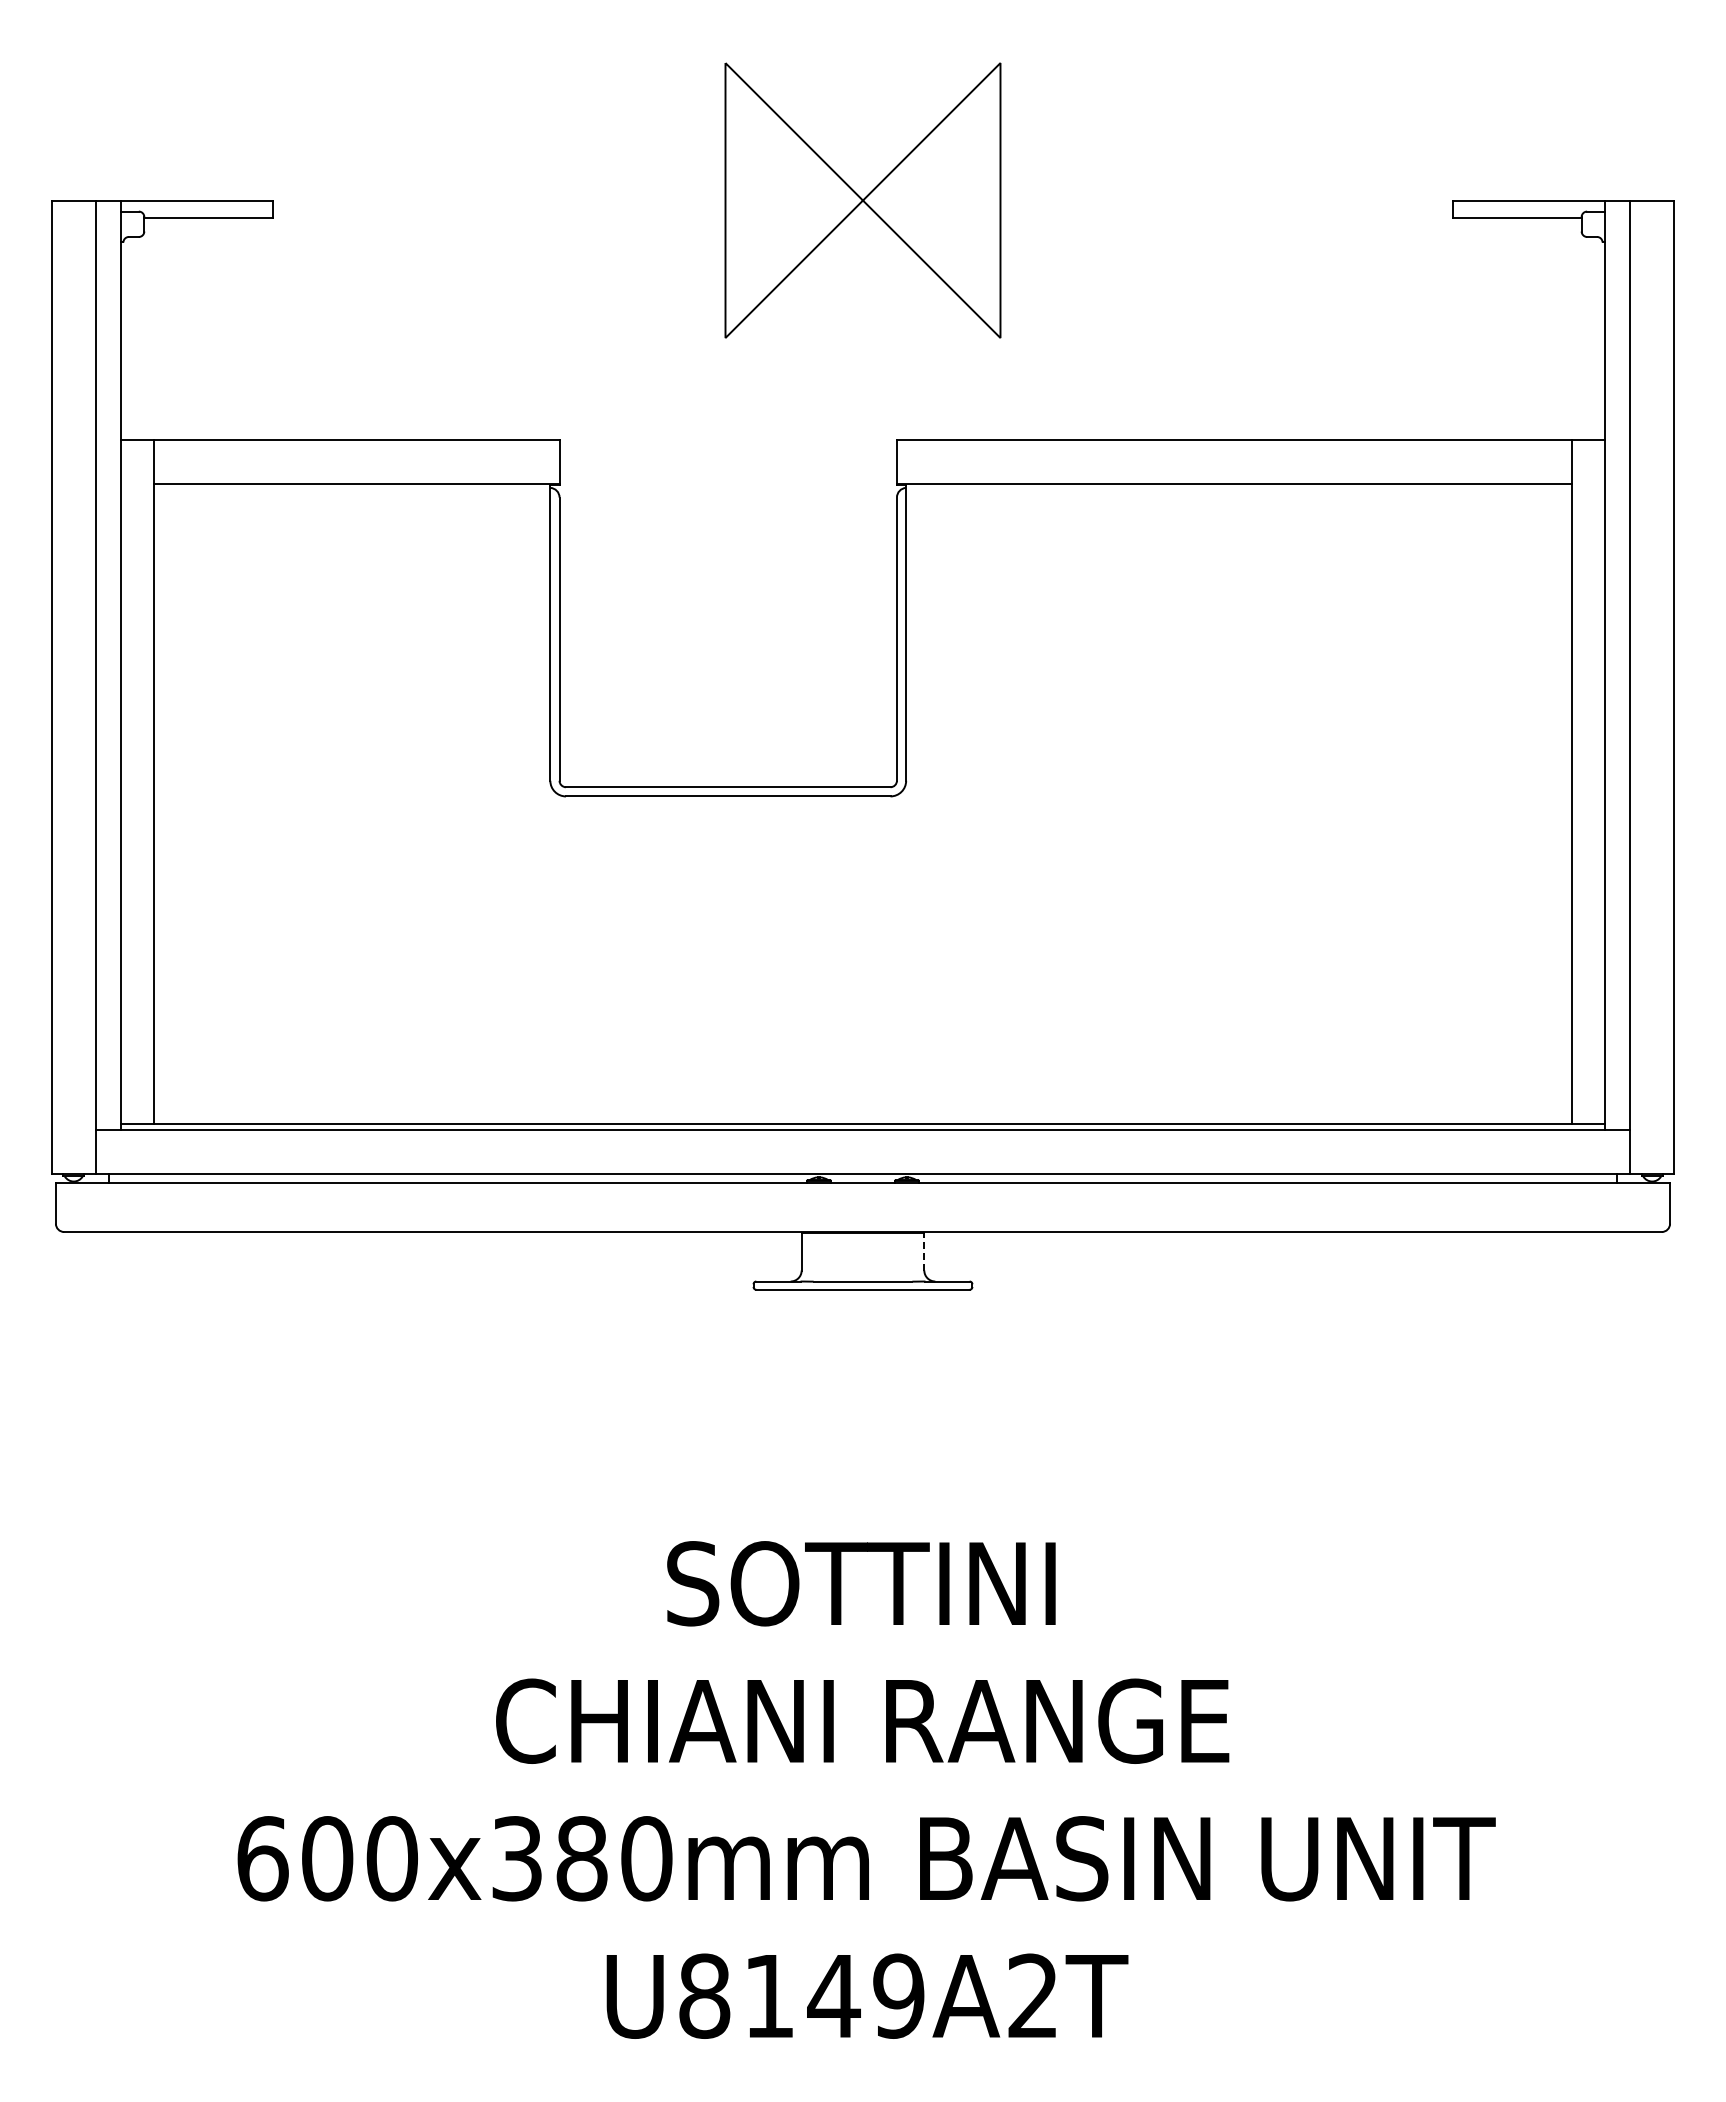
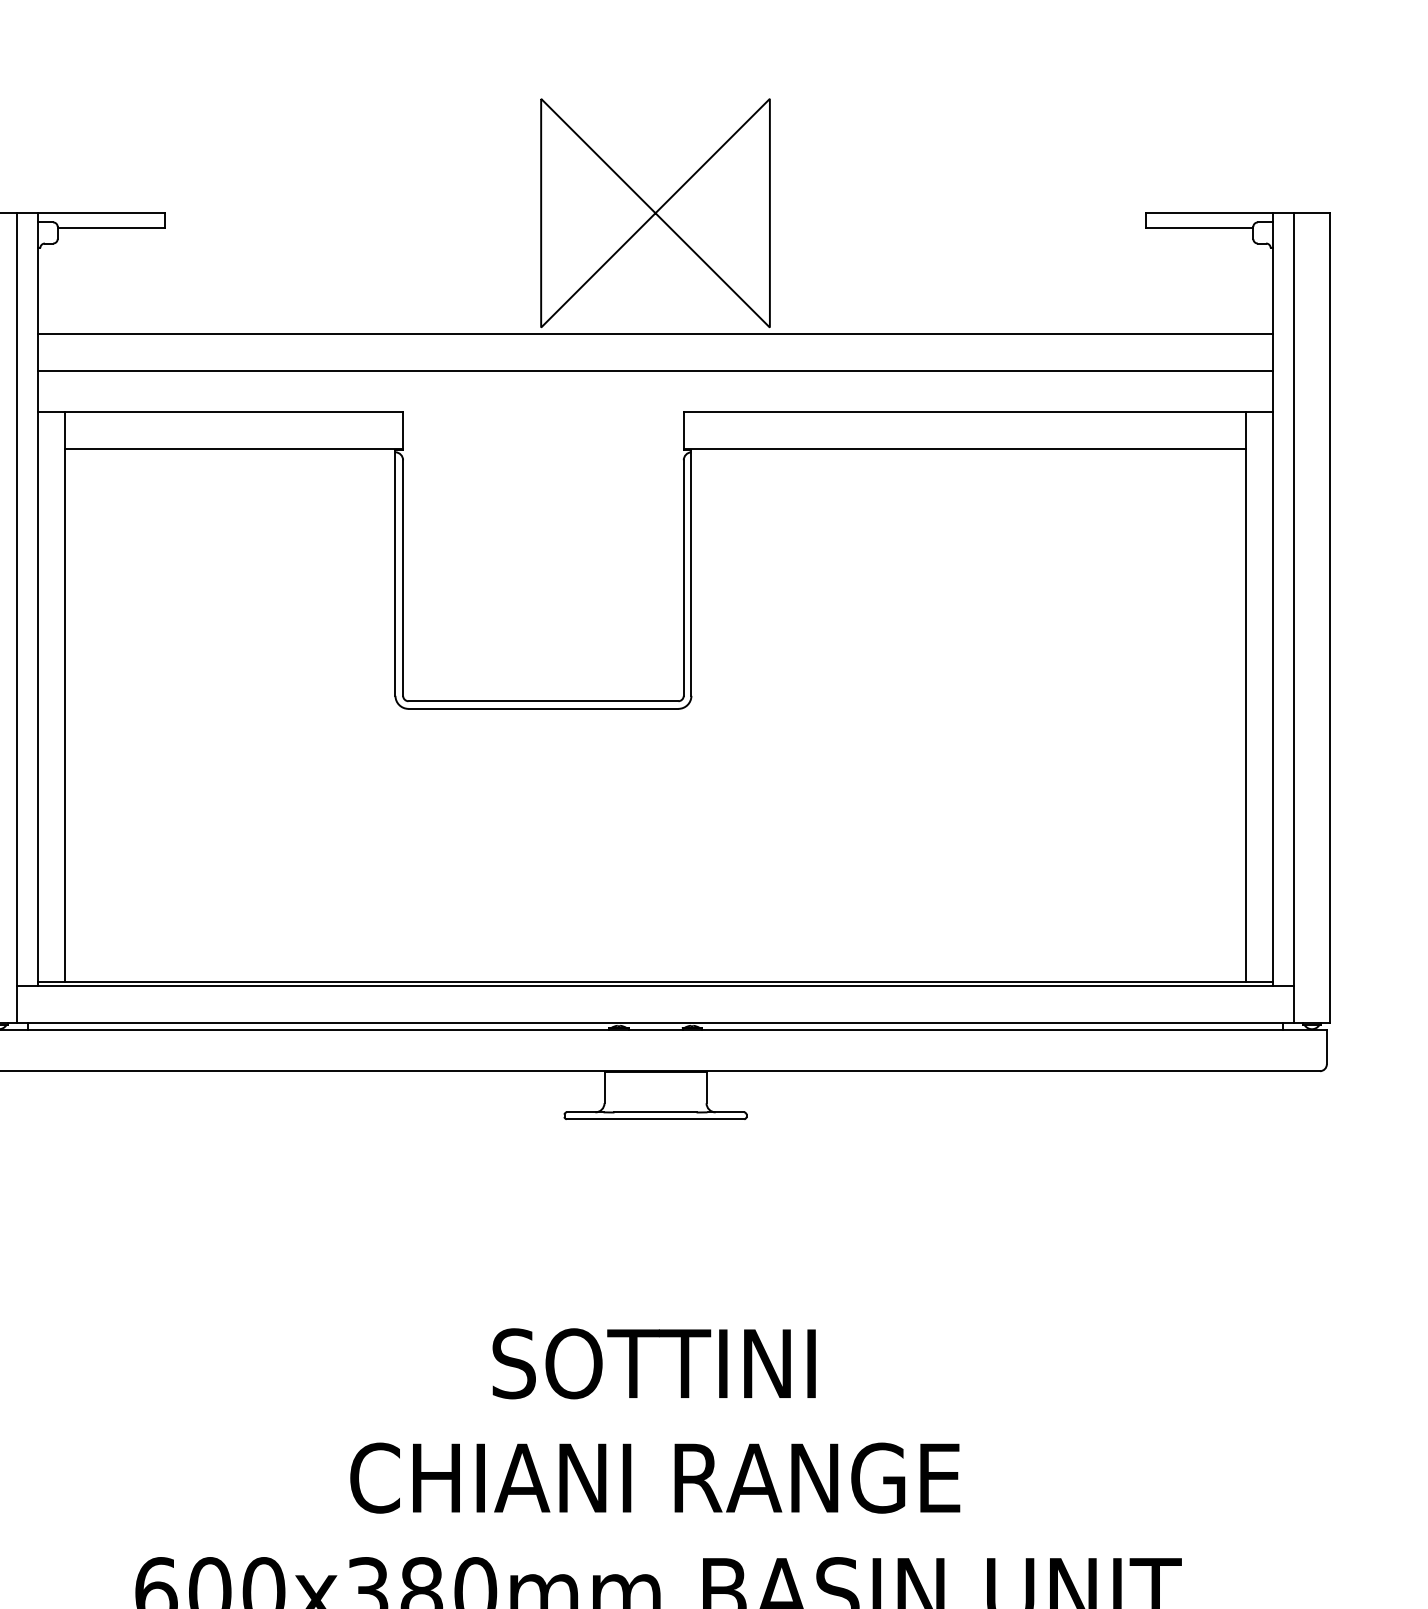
line: (862, 346) -> (655, 334), added
line: (862, 390) -> (655, 371), added
line: (924, 1251) -> (706, 1087), dashed -> solid

